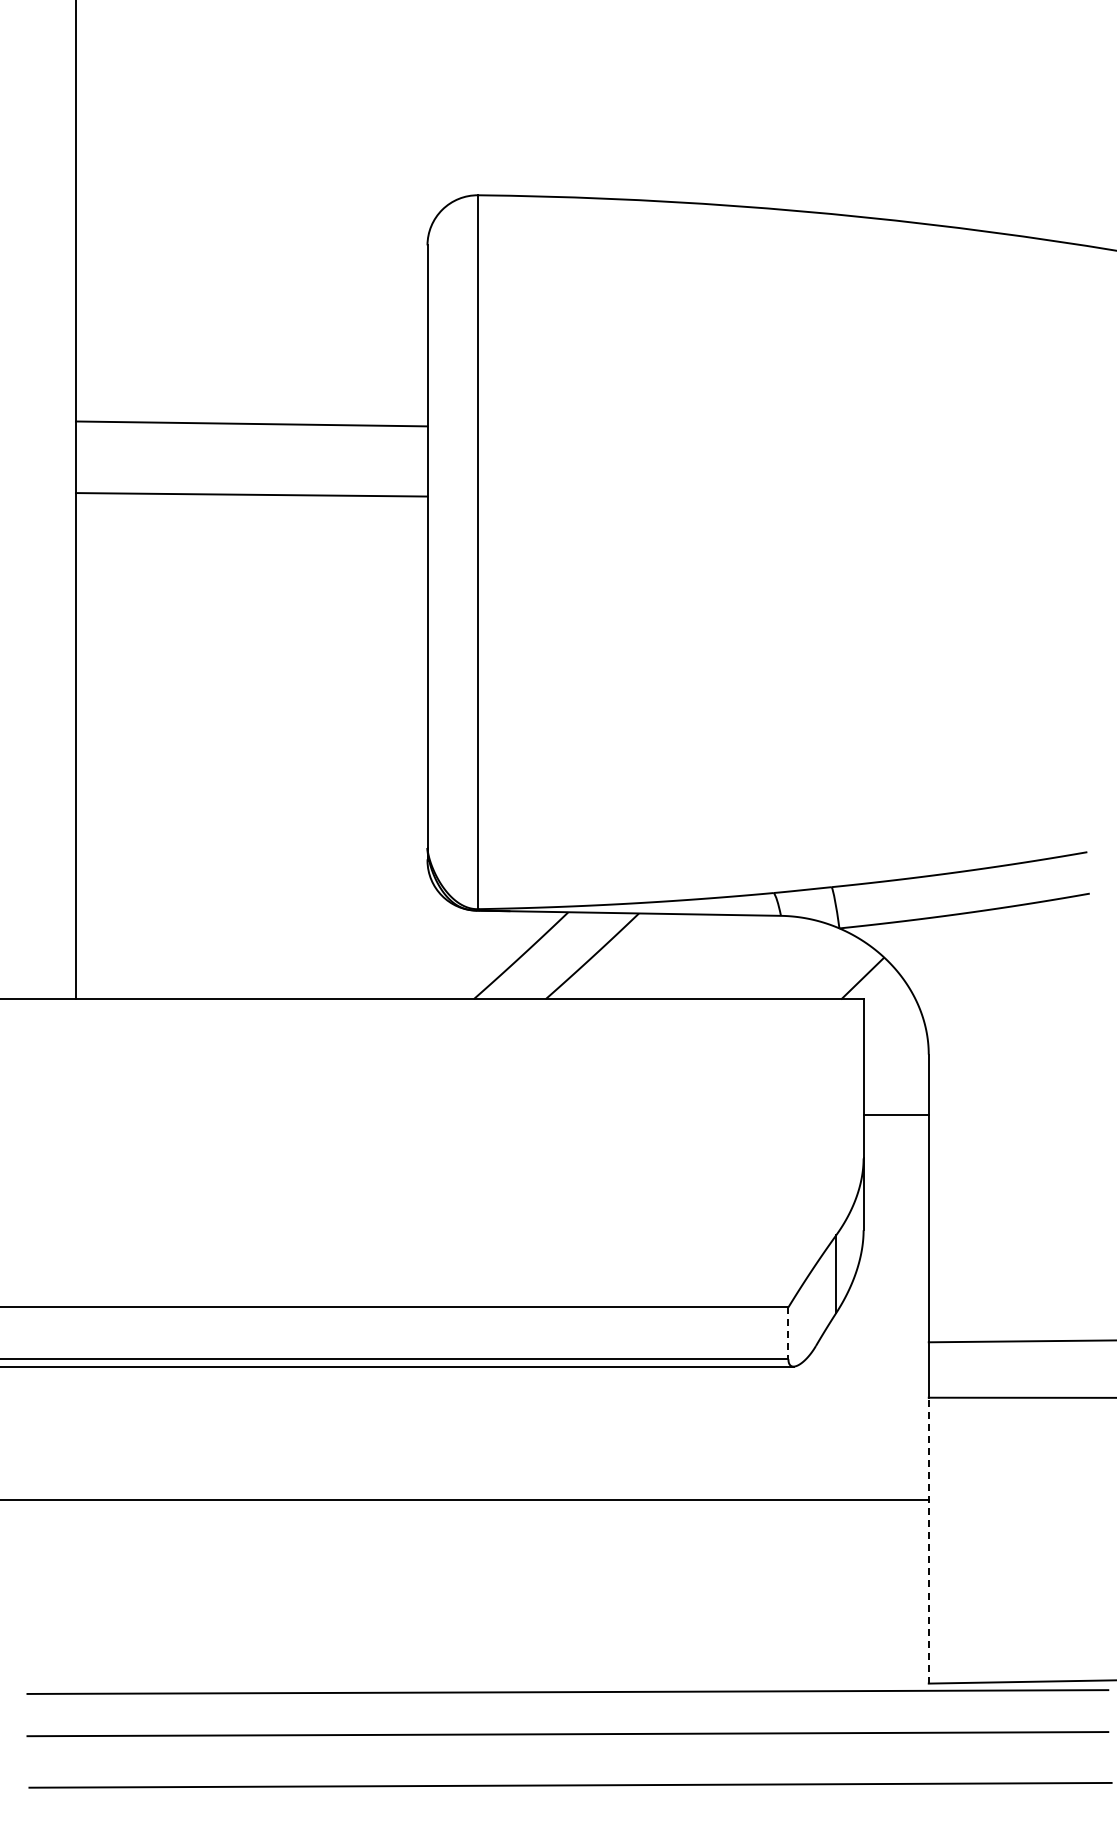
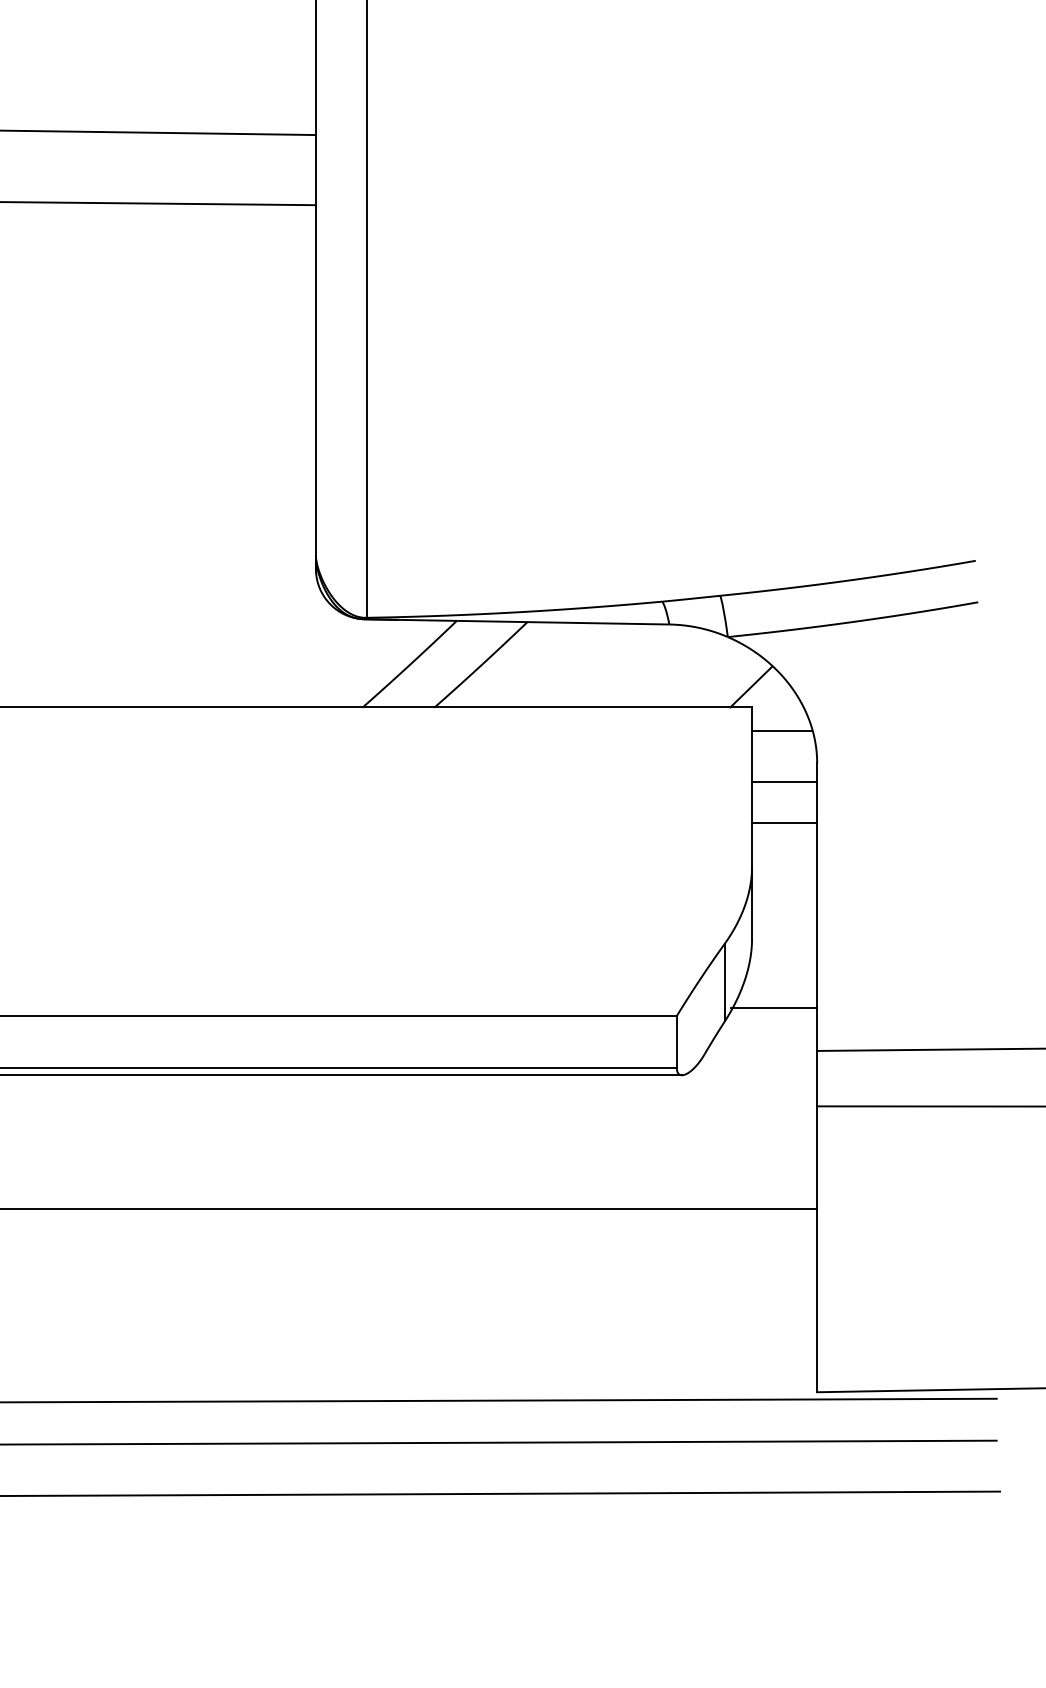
line: (893, 1022) -> (781, 731), added
line: (895, 1073) -> (783, 782), added
line: (885, 1299) -> (773, 1008), added
line: (788, 1333) -> (676, 1042), dashed -> solid
line: (928, 1540) -> (816, 1249), dashed -> solid

